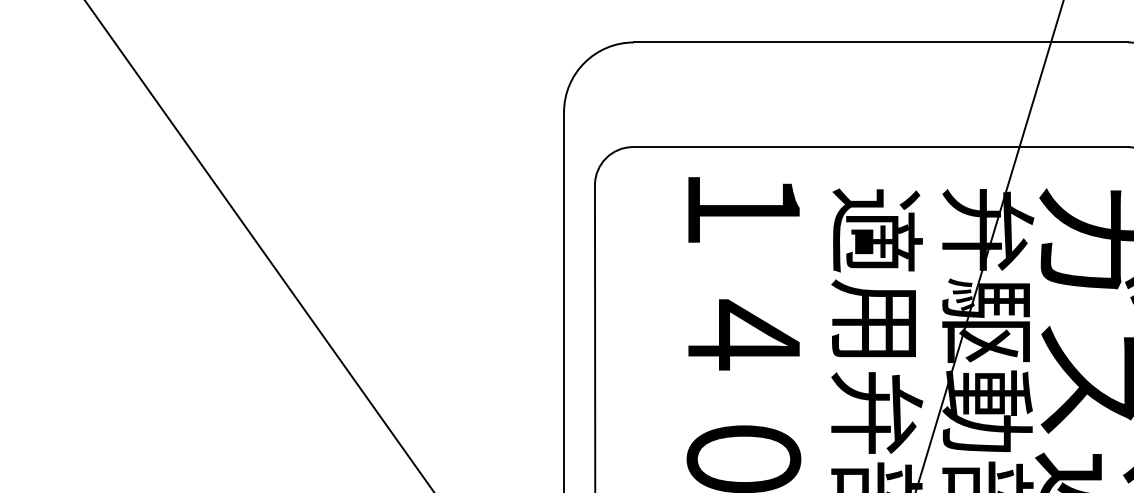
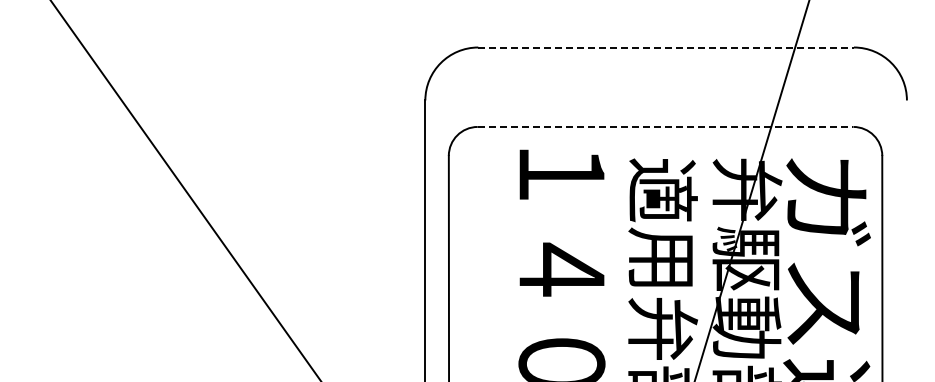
line: (881, 42) -> (666, 47), solid -> dashed
line: (880, 146) -> (665, 126), solid -> dashed

